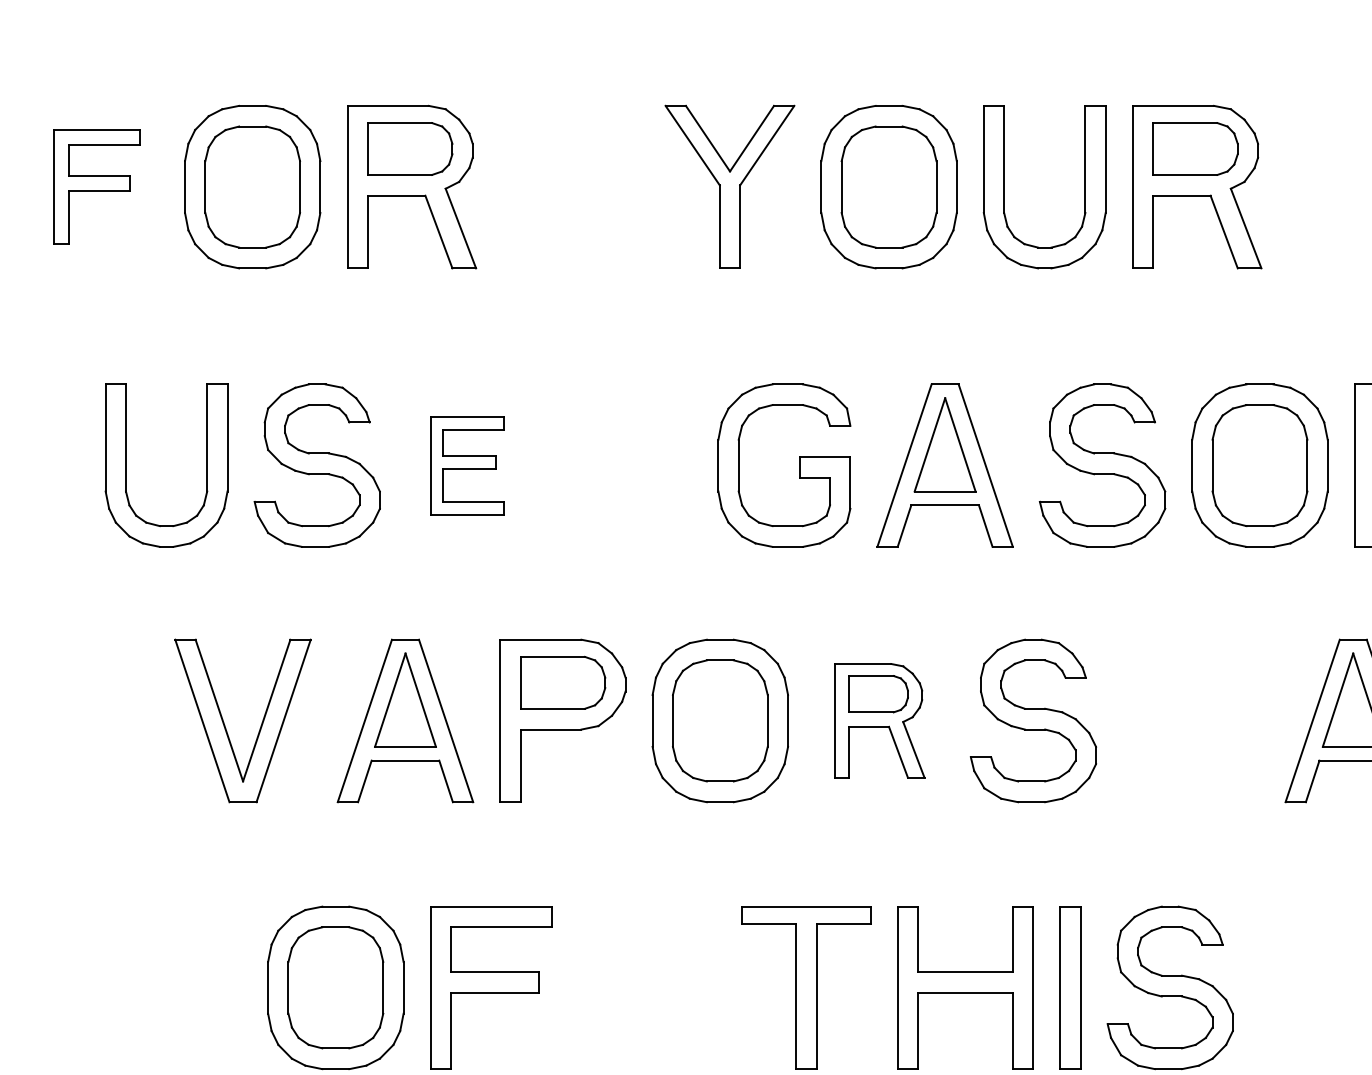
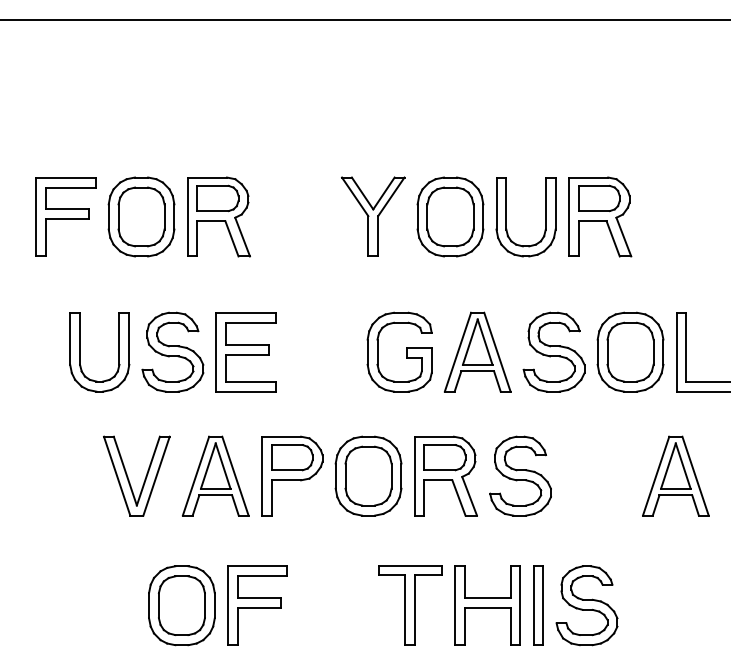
part: (96, 186) -> (65, 216), size x1.43
part: (466, 466) -> (245, 352), size x1.67
part: (878, 719) -> (445, 475), size x1.43

